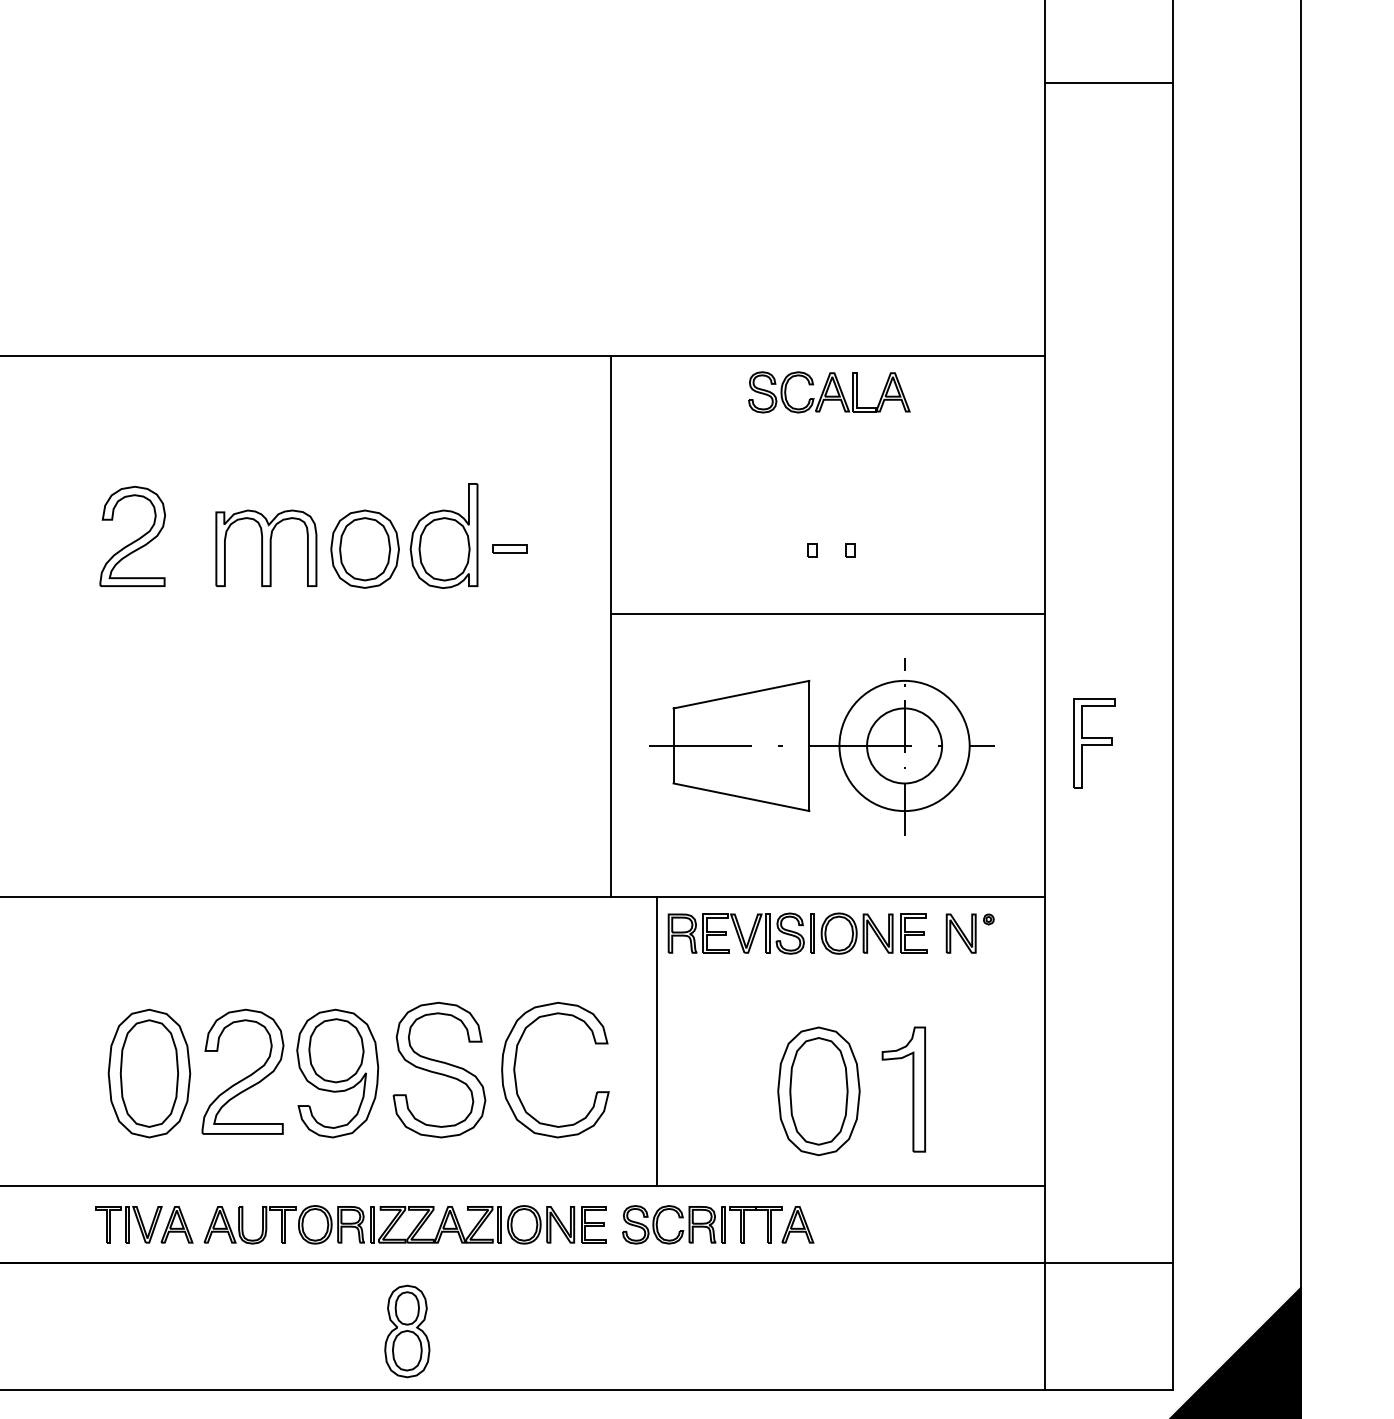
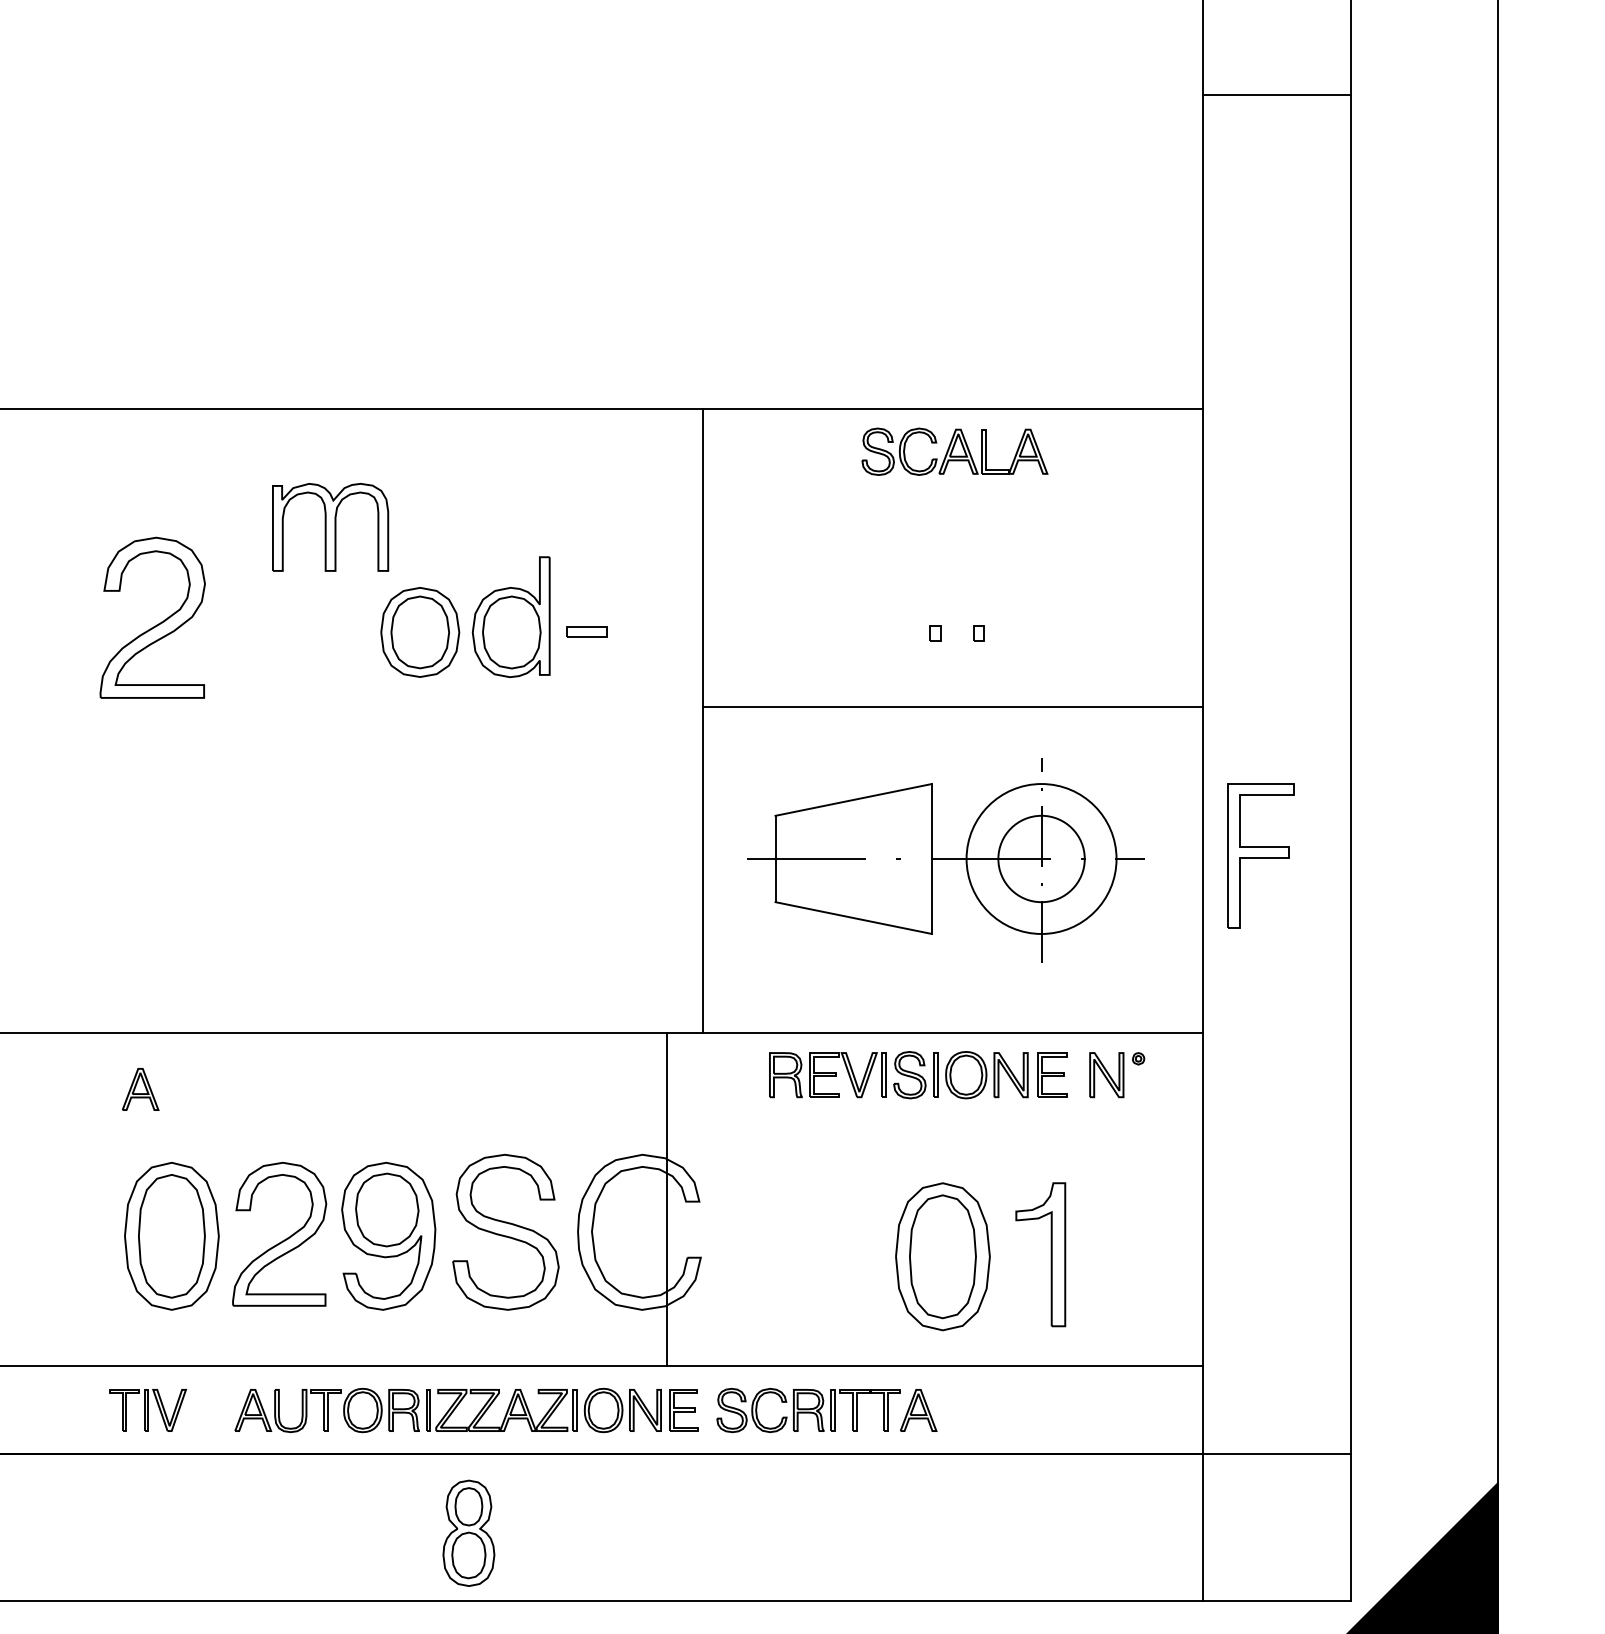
part: (132, 536) -> (152, 617), size x1.4
part: (266, 548) -> (330, 527), moved
part: (1094, 743) -> (1260, 856), size x1.4
line: (657, 1041) -> (667, 1199), moved
part: (176, 1224) -> (140, 1089), moved

